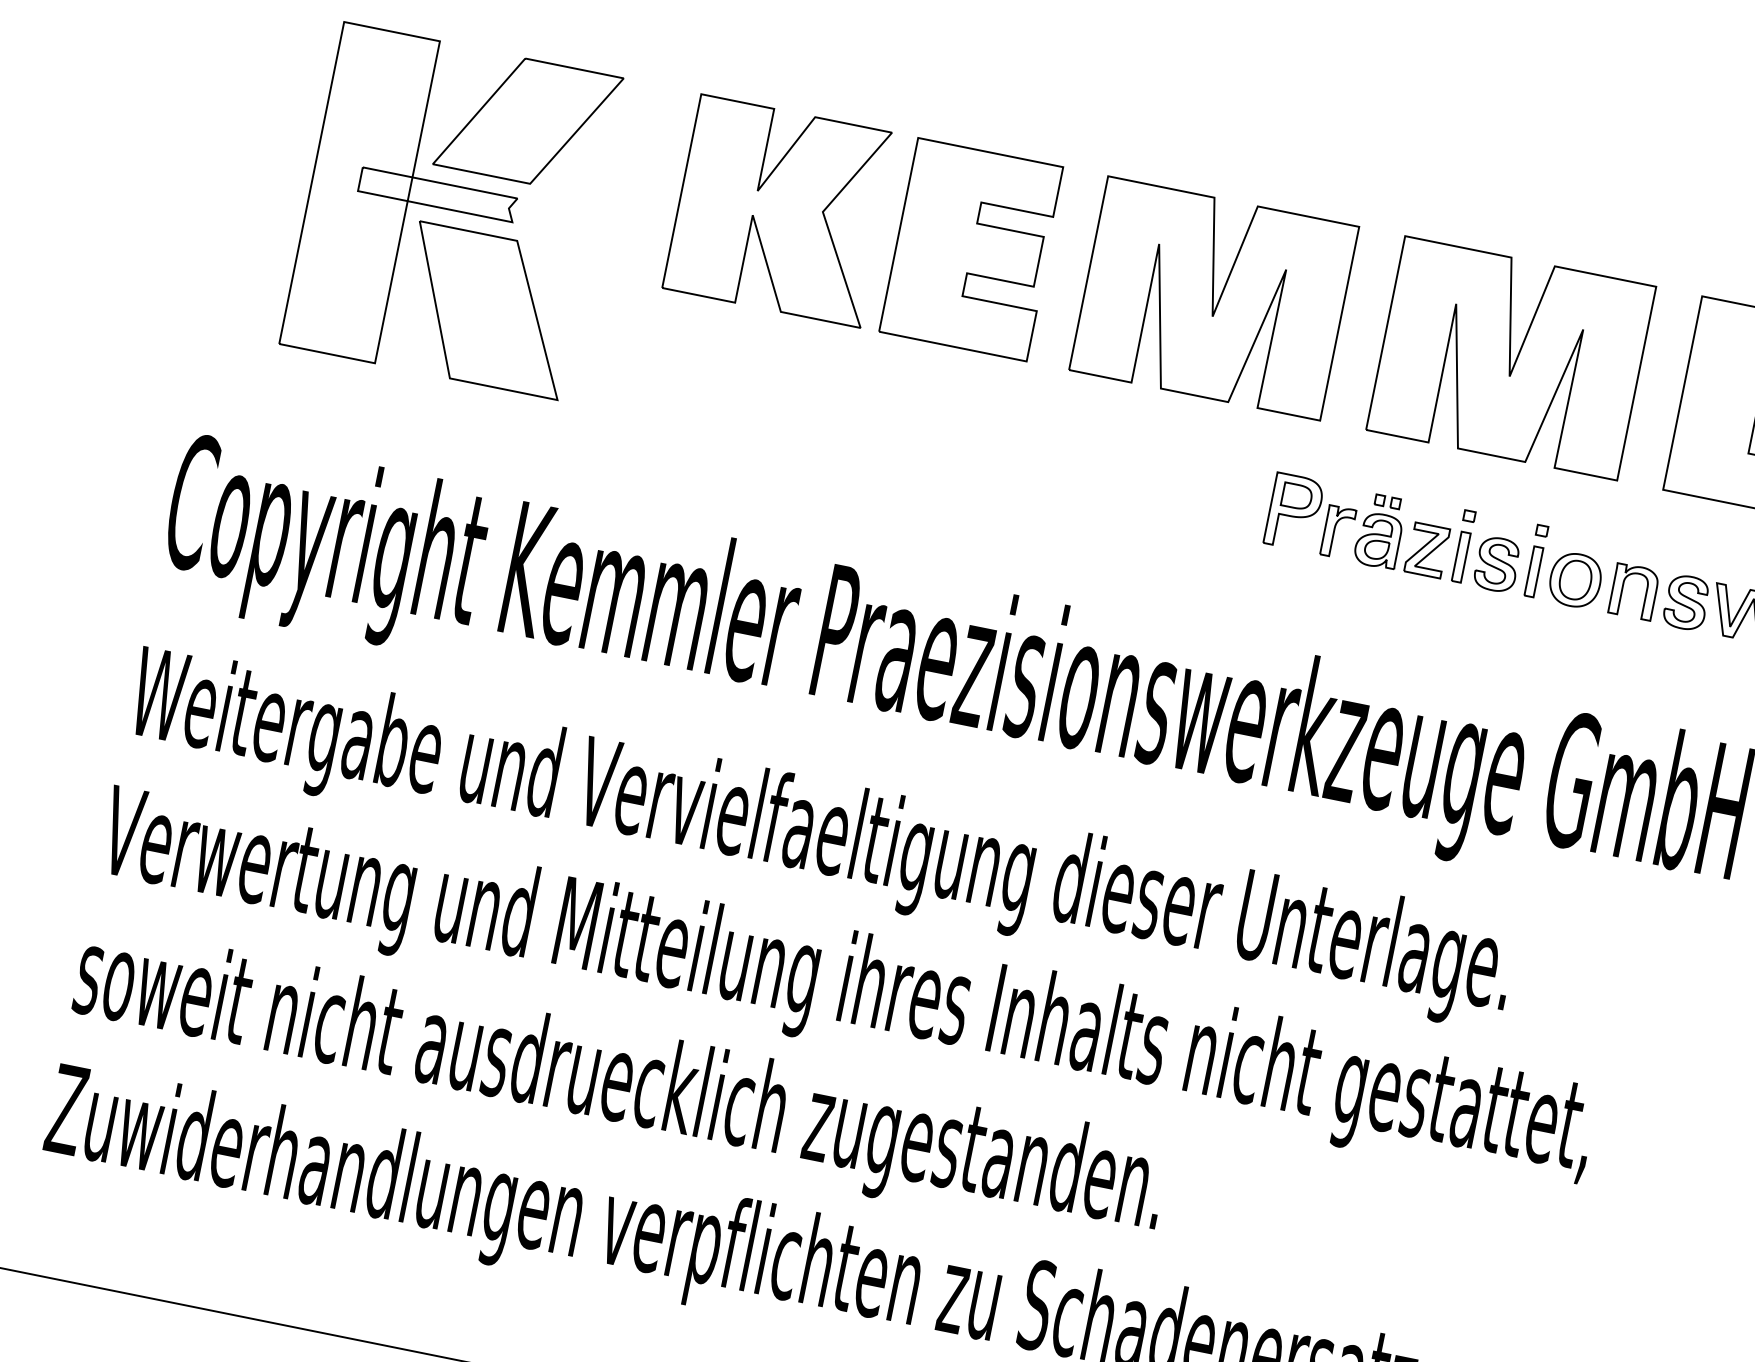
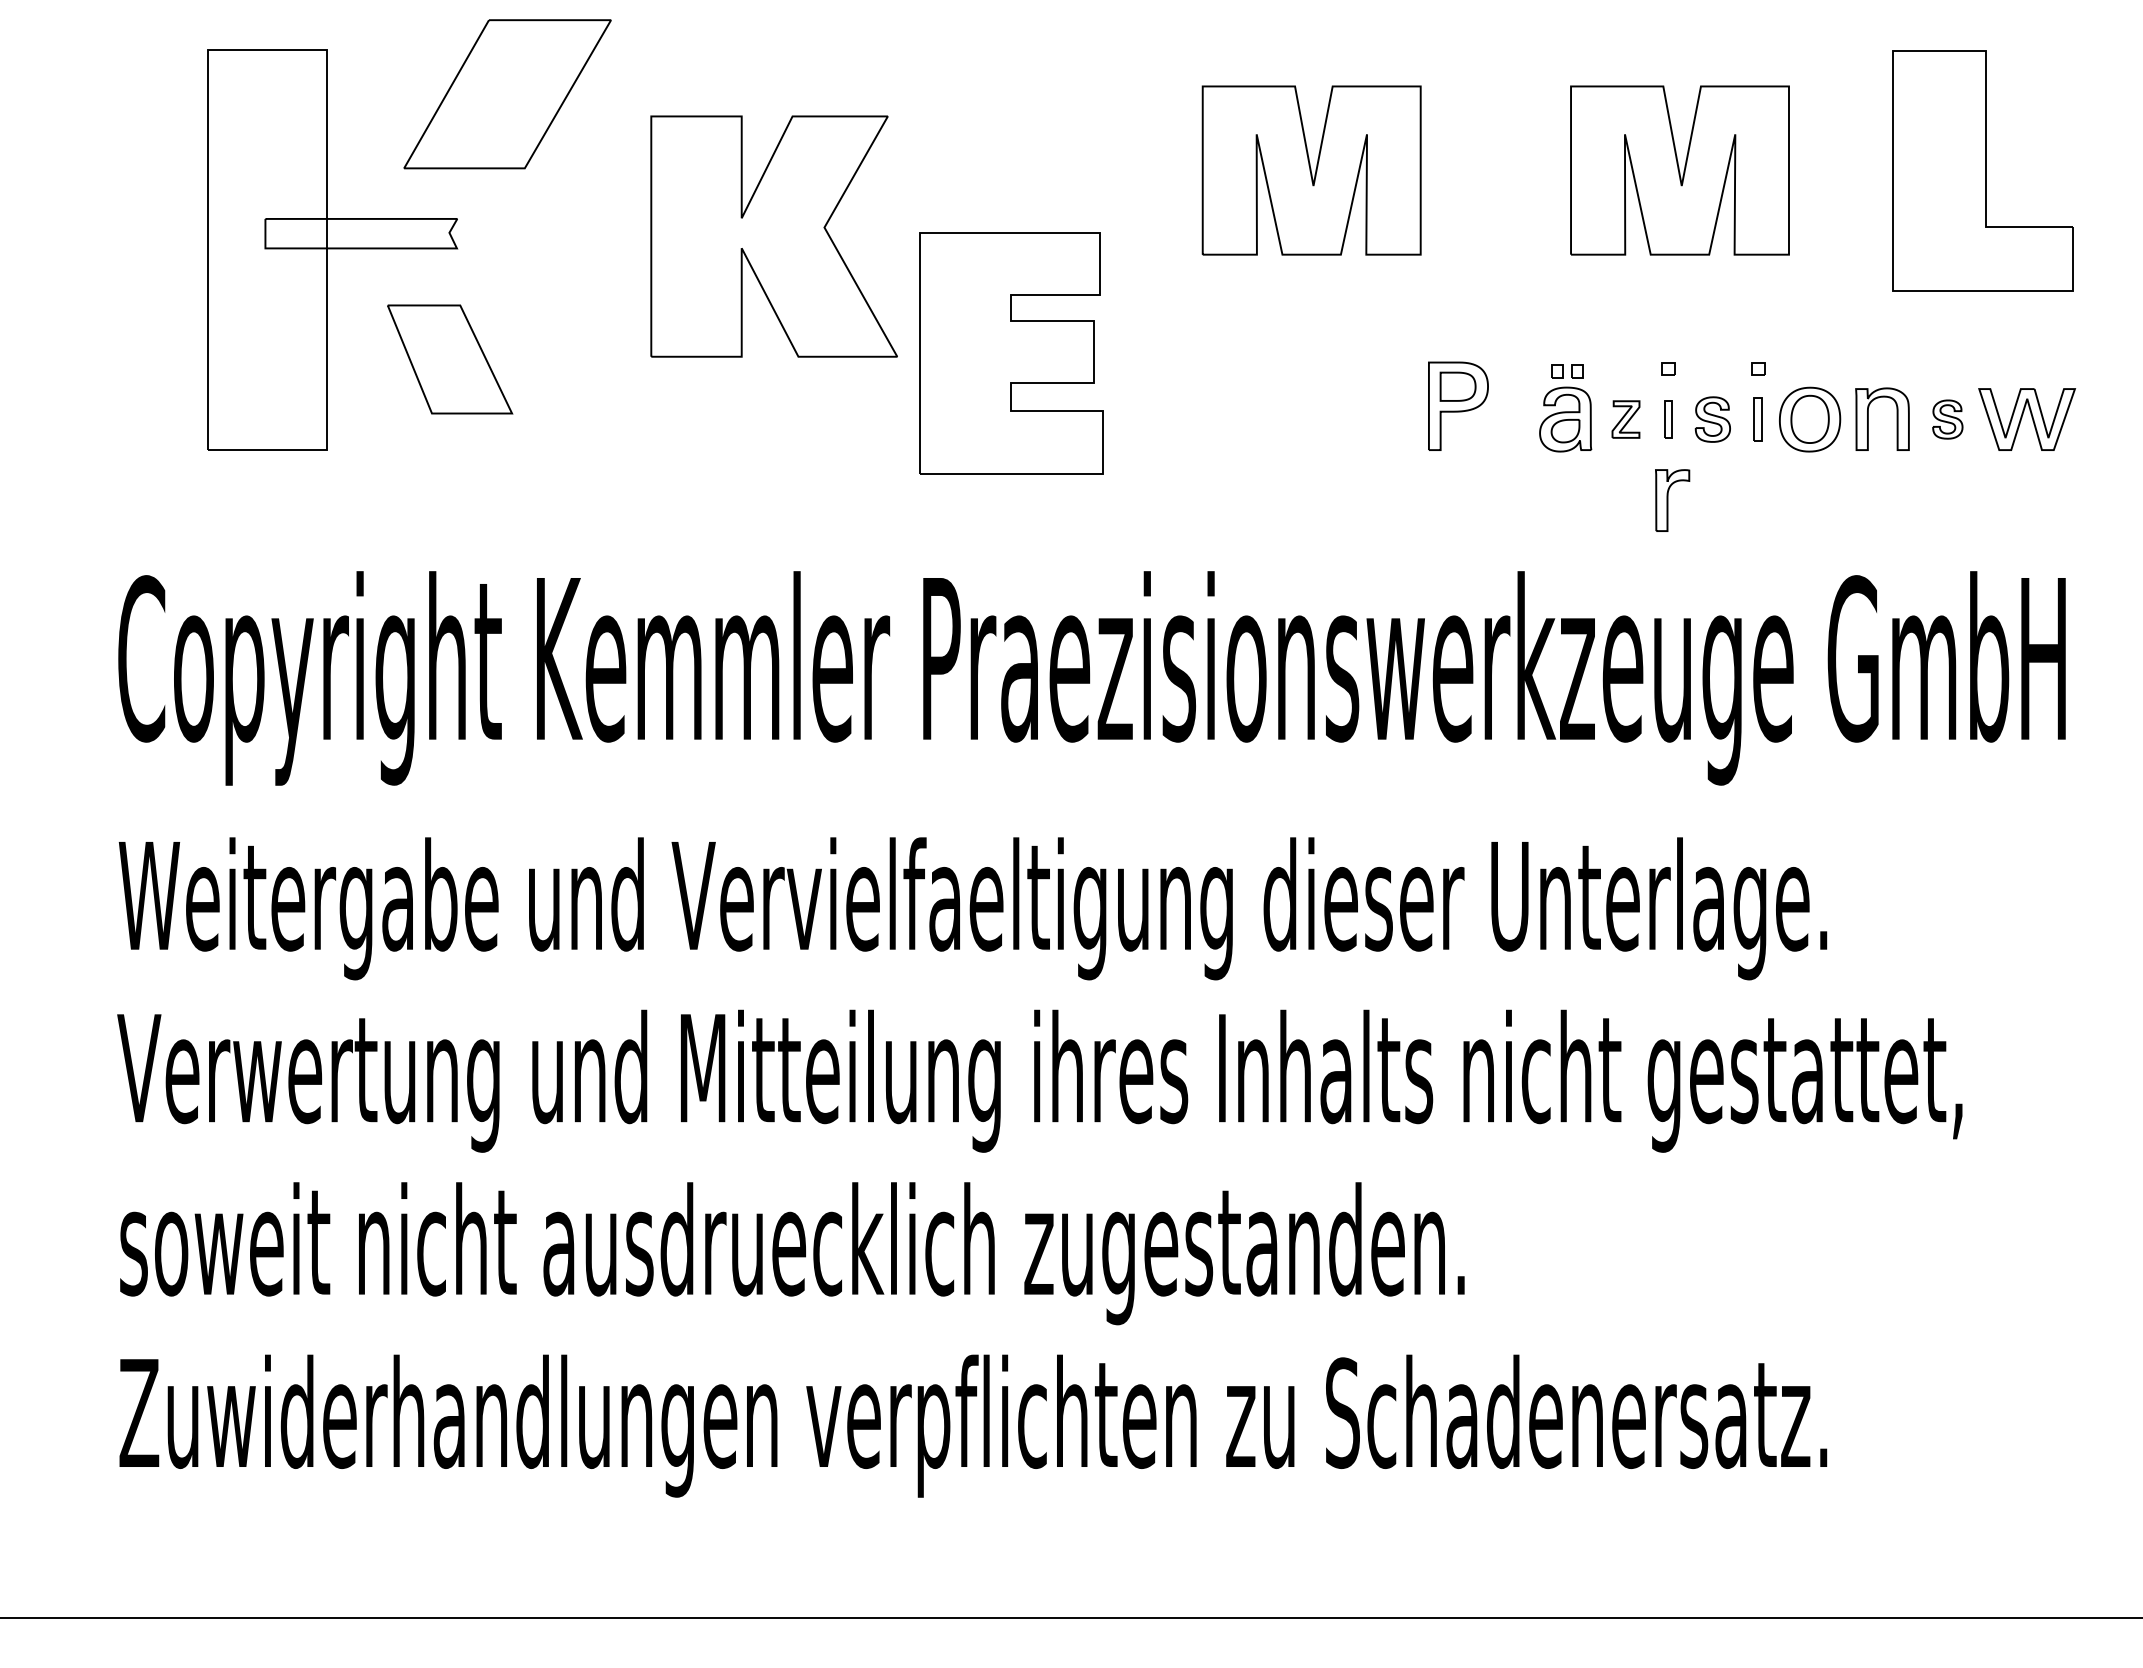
part: (528, 121) -> (507, 94), moved
part: (780, 210) -> (773, 236), moved
part: (972, 249) -> (1011, 353), moved
part: (1214, 298) -> (1311, 170), size x0.7
part: (488, 310) -> (449, 359), size x0.6
part: (1510, 358) -> (1679, 170), size x0.7
part: (1338, 532) -> (1672, 500), moved
part: (1426, 550) -> (1625, 419), size x0.6
part: (1461, 557) -> (1668, 419), size x0.6
part: (1496, 564) -> (1712, 419), size x0.7
part: (1534, 571) -> (1758, 419), size x0.7
part: (1686, 602) -> (1947, 419), size x0.6

